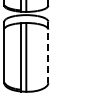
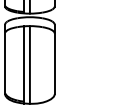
line: (48, 52) -> (54, 59), dashed -> solid

